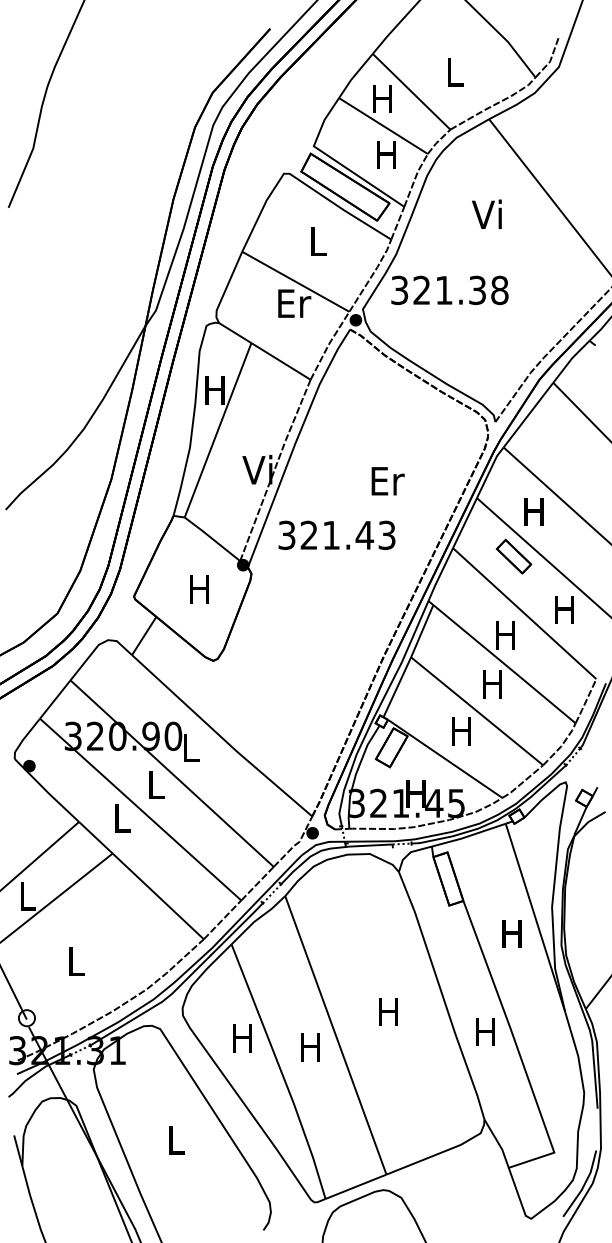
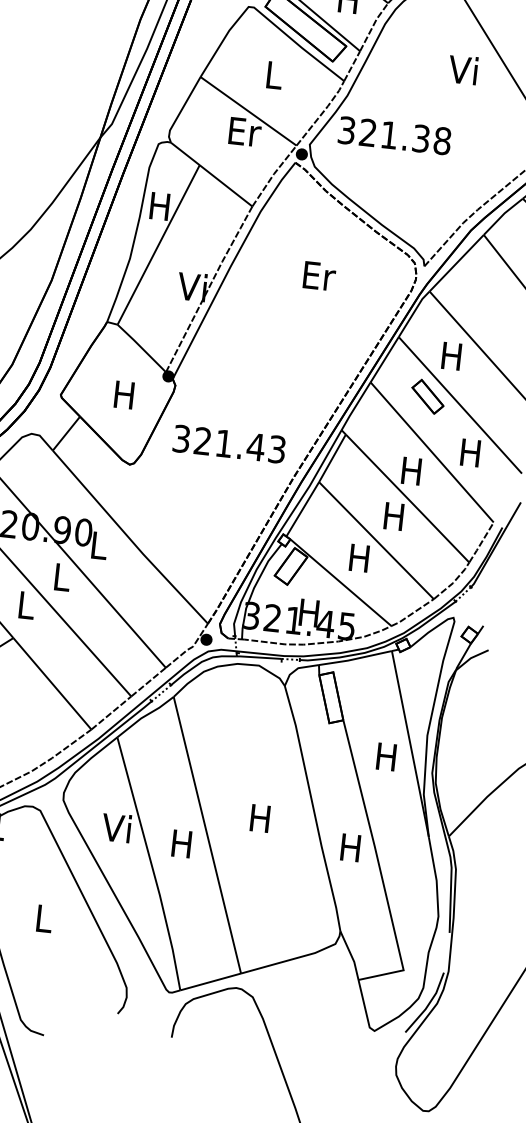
text: (486, 213) -> (462, 68), moved
text: (387, 481) -> (318, 276), moved
text: (336, 534) -> (229, 443), moved
text: (240, 1037) -> (116, 827), H -> Vi

